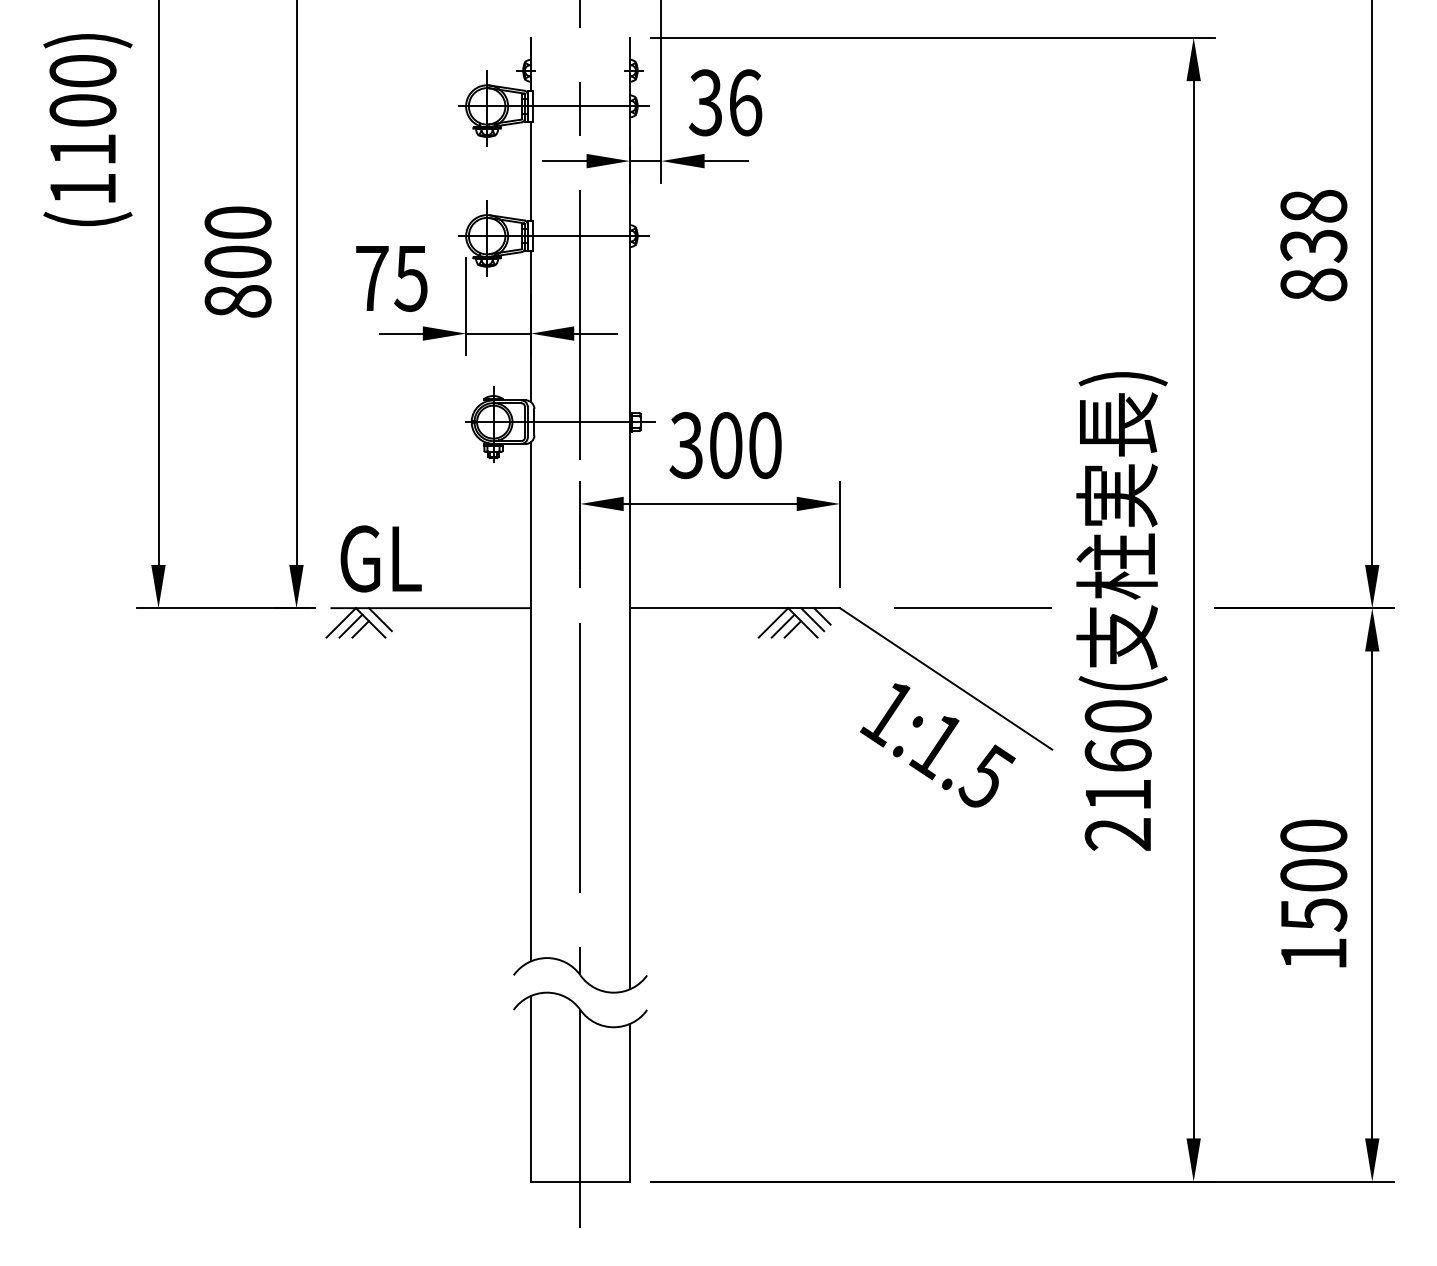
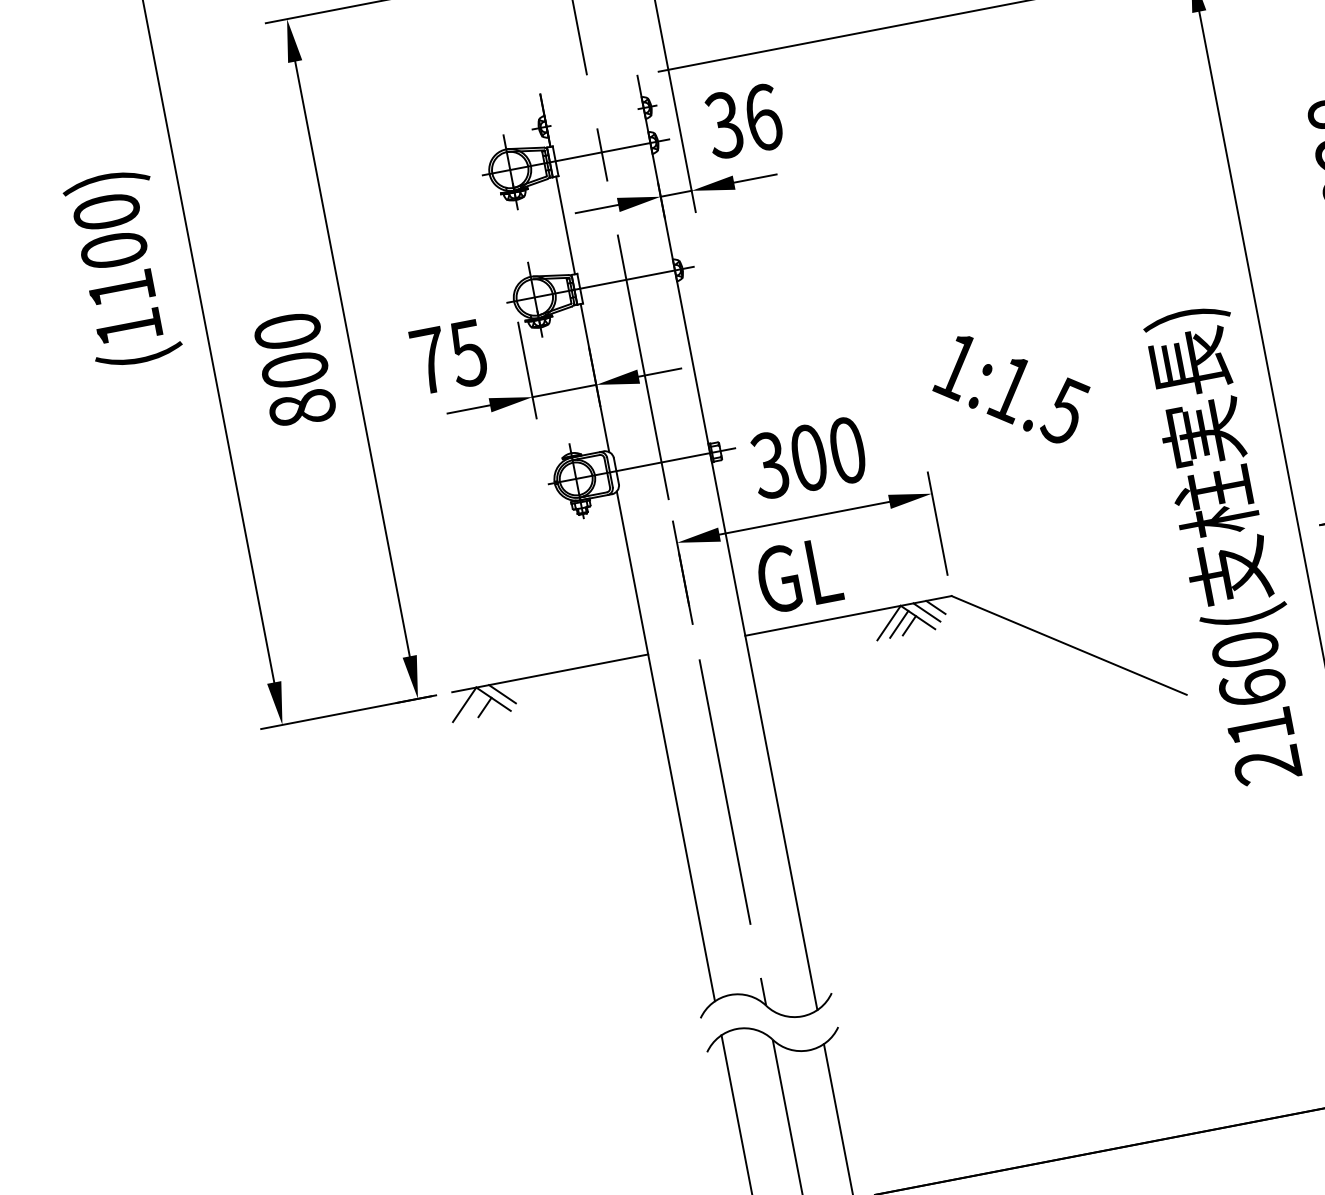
text: (380, 558) -> (798, 574), moved
line: (972, 608) -> (1081, 571), removed
line: (350, 625) -> (474, 705), removed
text: (937, 745) -> (1011, 389), moved

